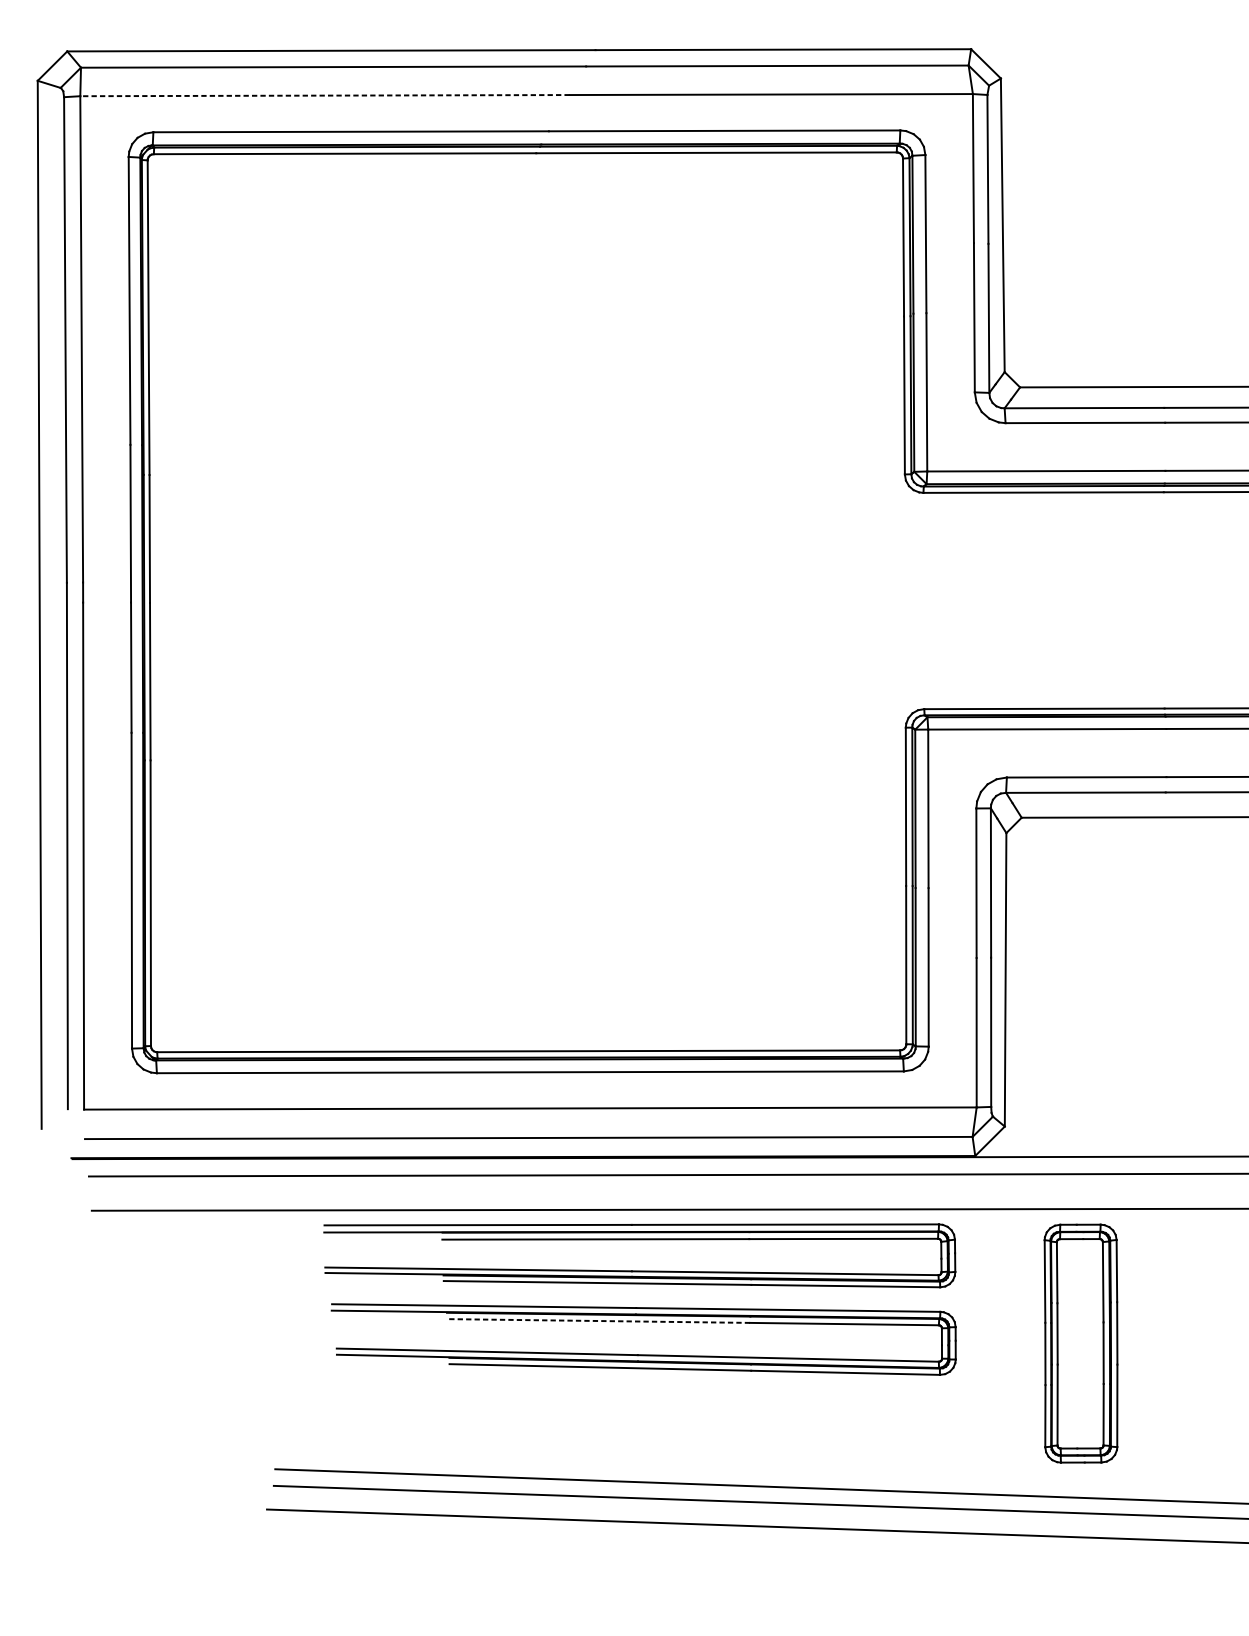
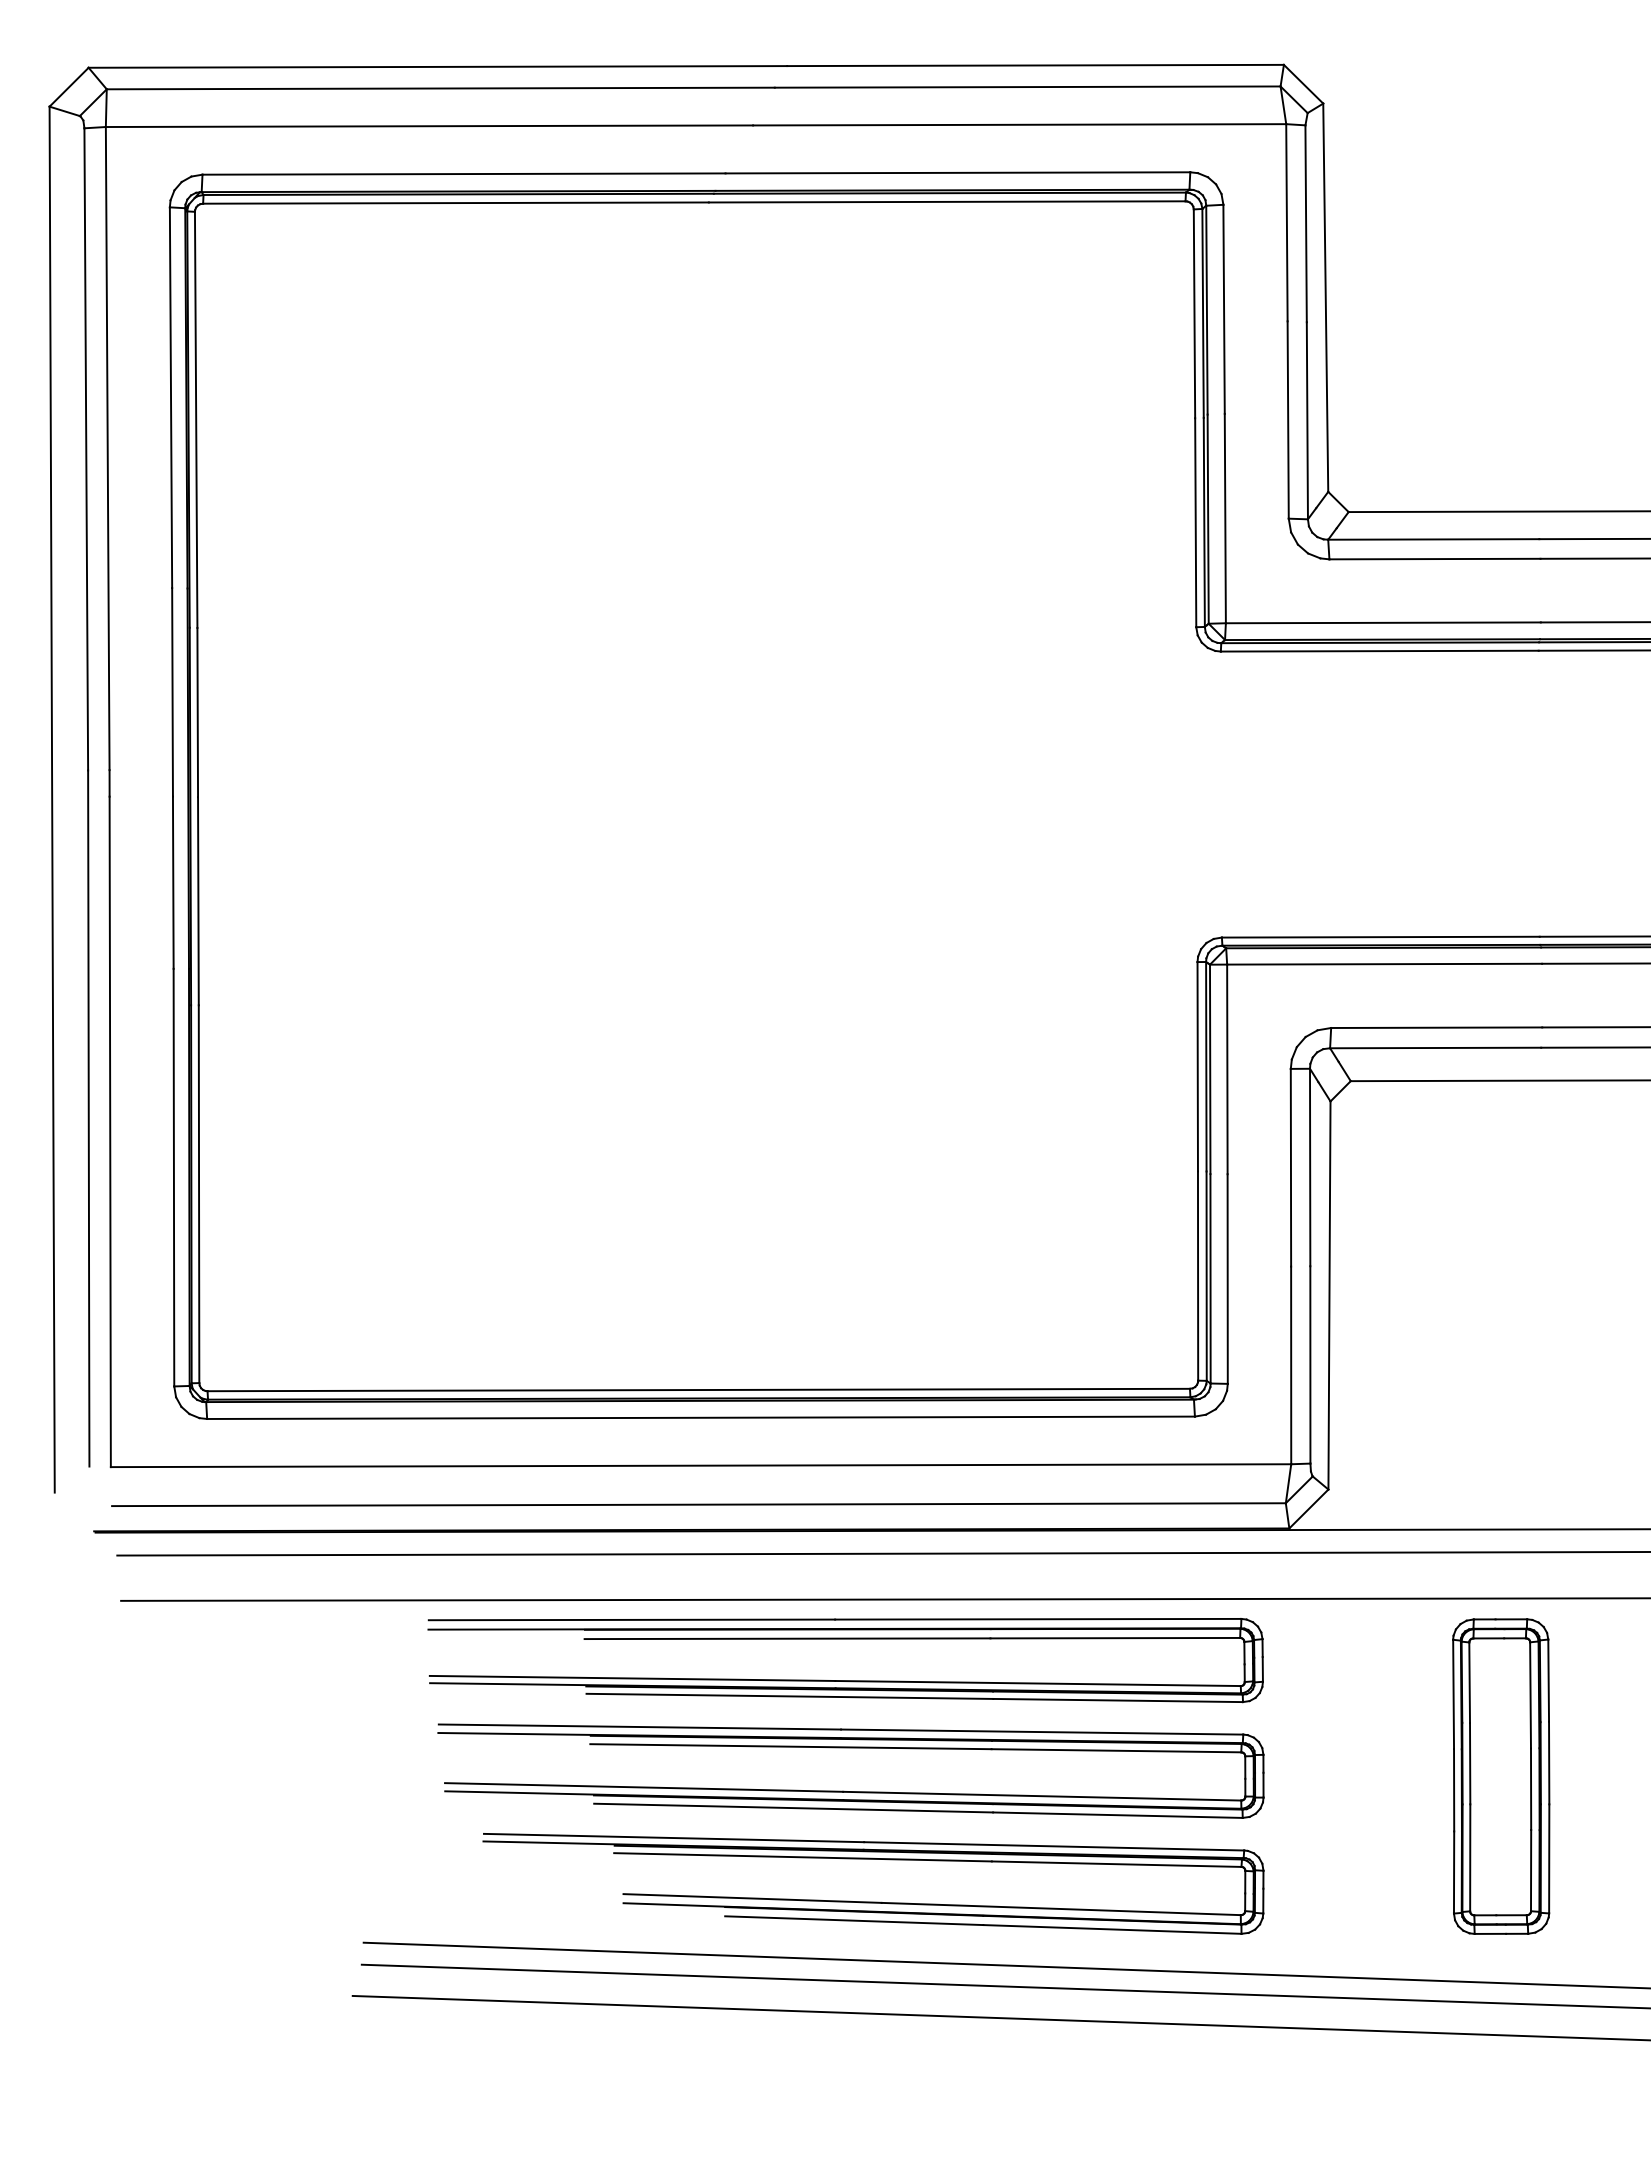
line: (325, 95) -> (429, 126), dashed -> solid
line: (598, 1320) -> (790, 1746), dashed -> solid
part: (1081, 1343) -> (1501, 1776), moved
part: (660, 1438) -> (873, 1901), added

